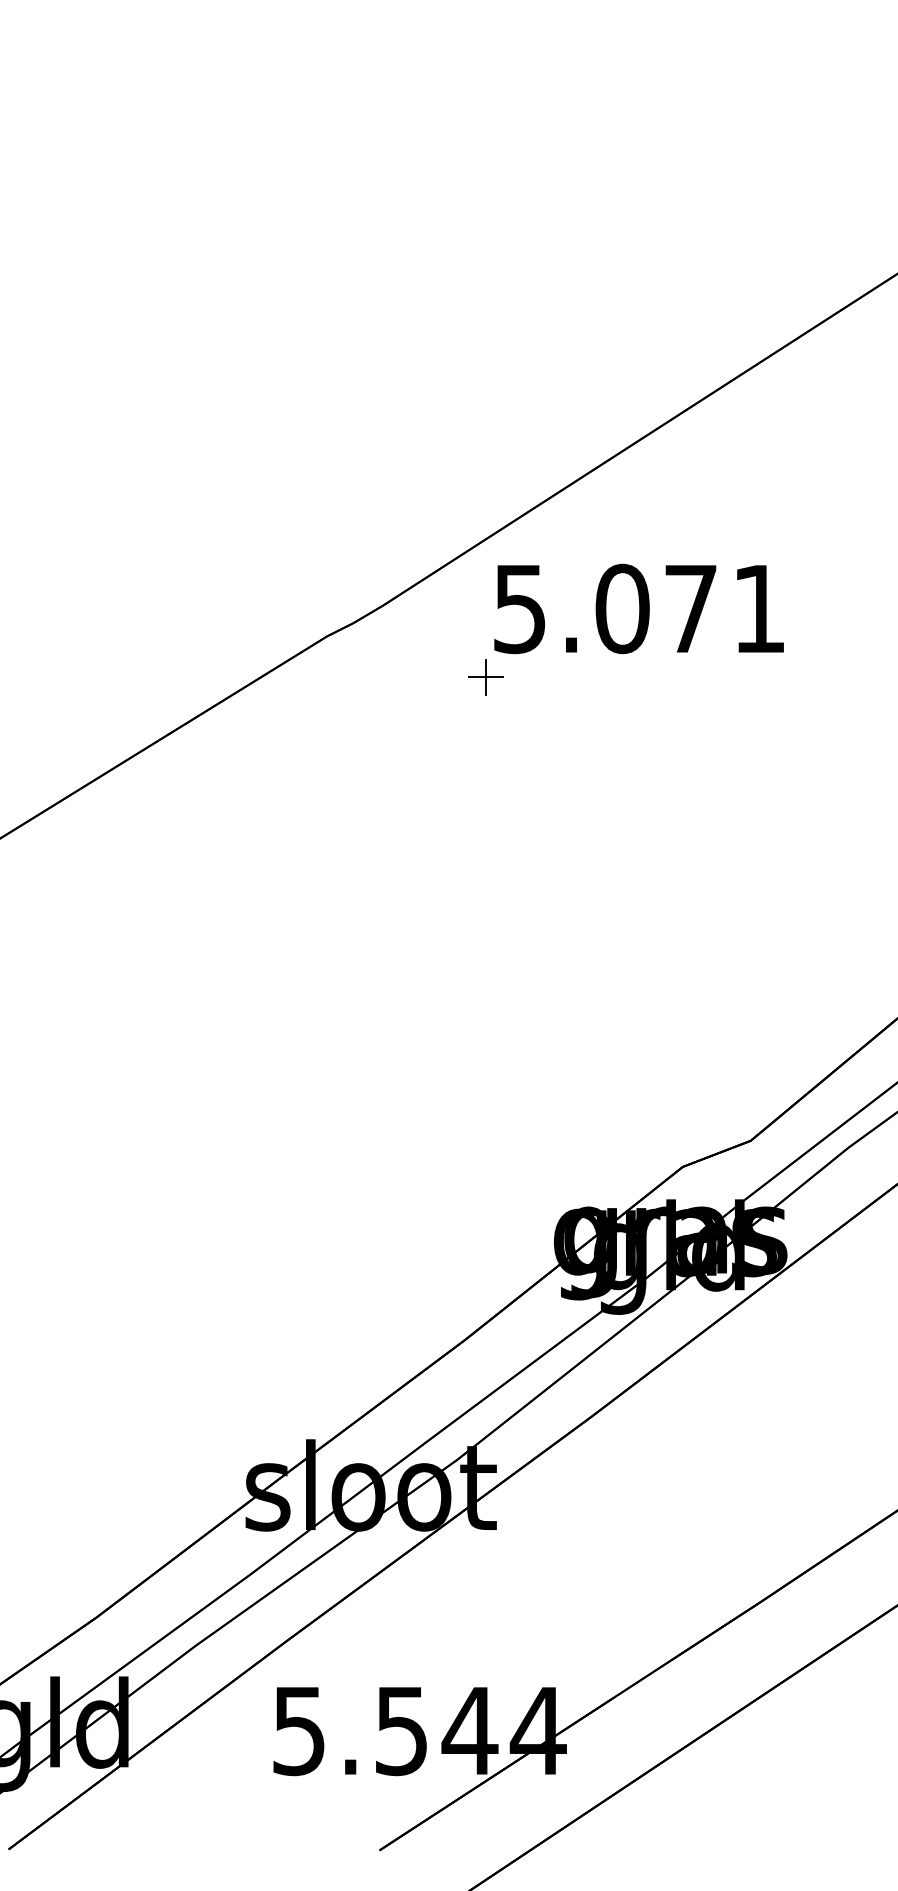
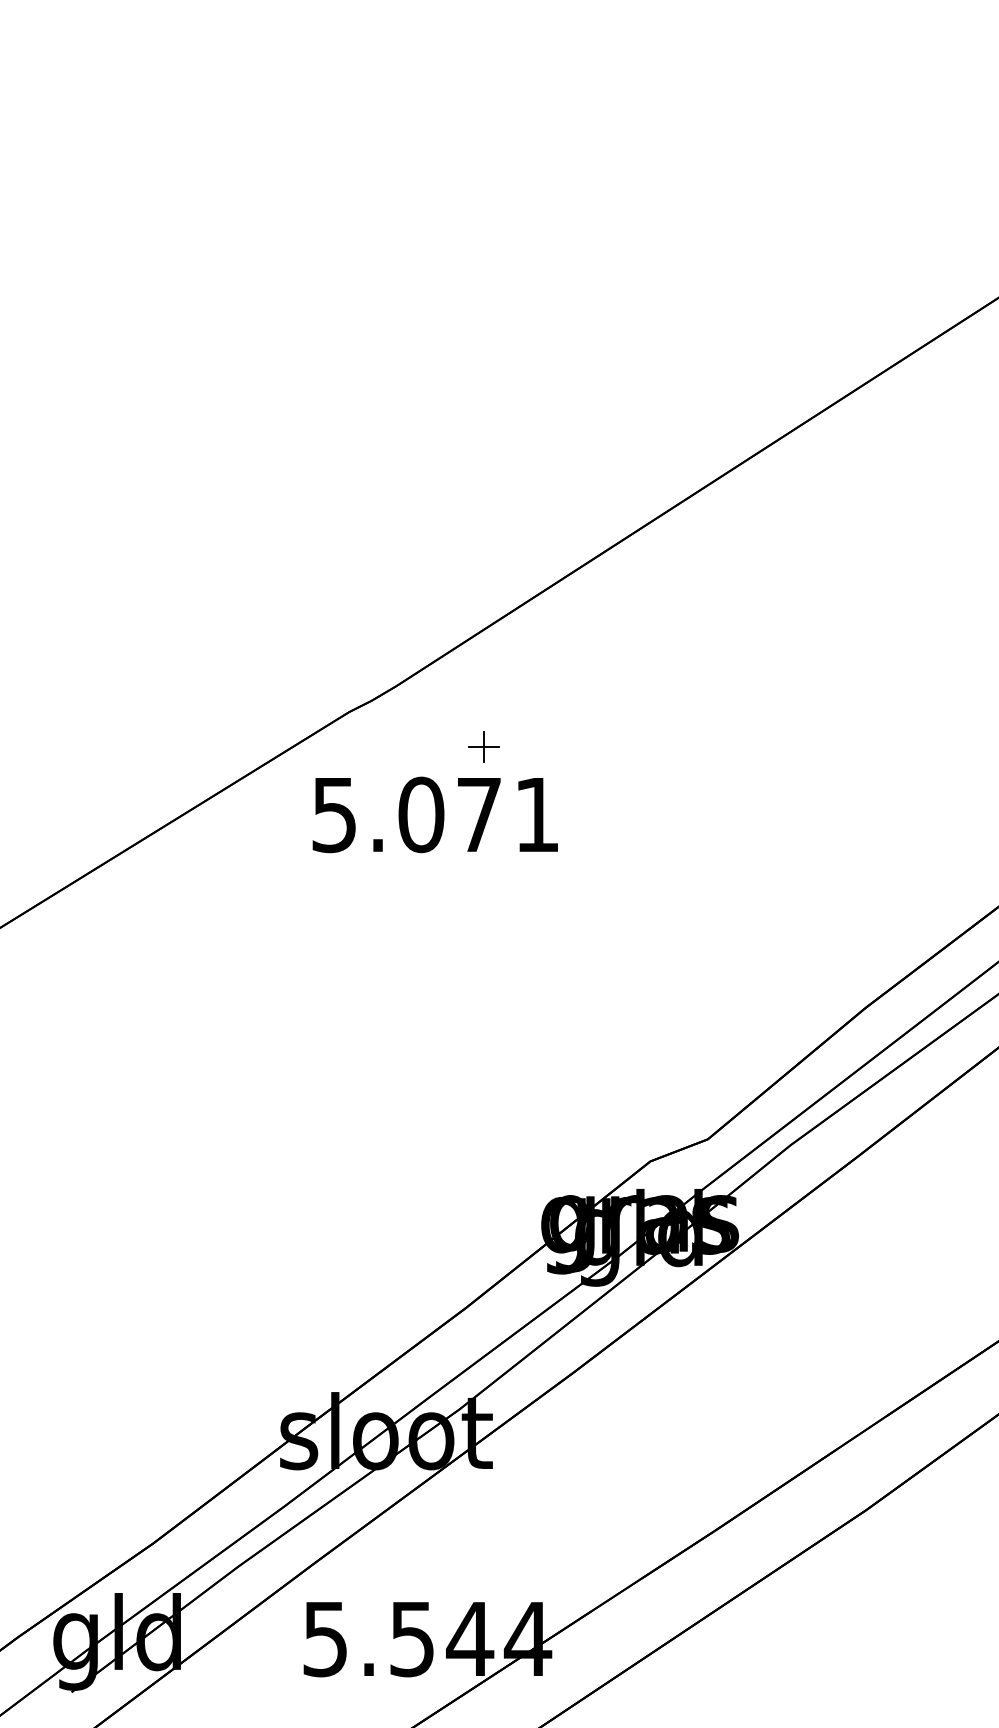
text: (638, 608) -> (434, 814), moved

